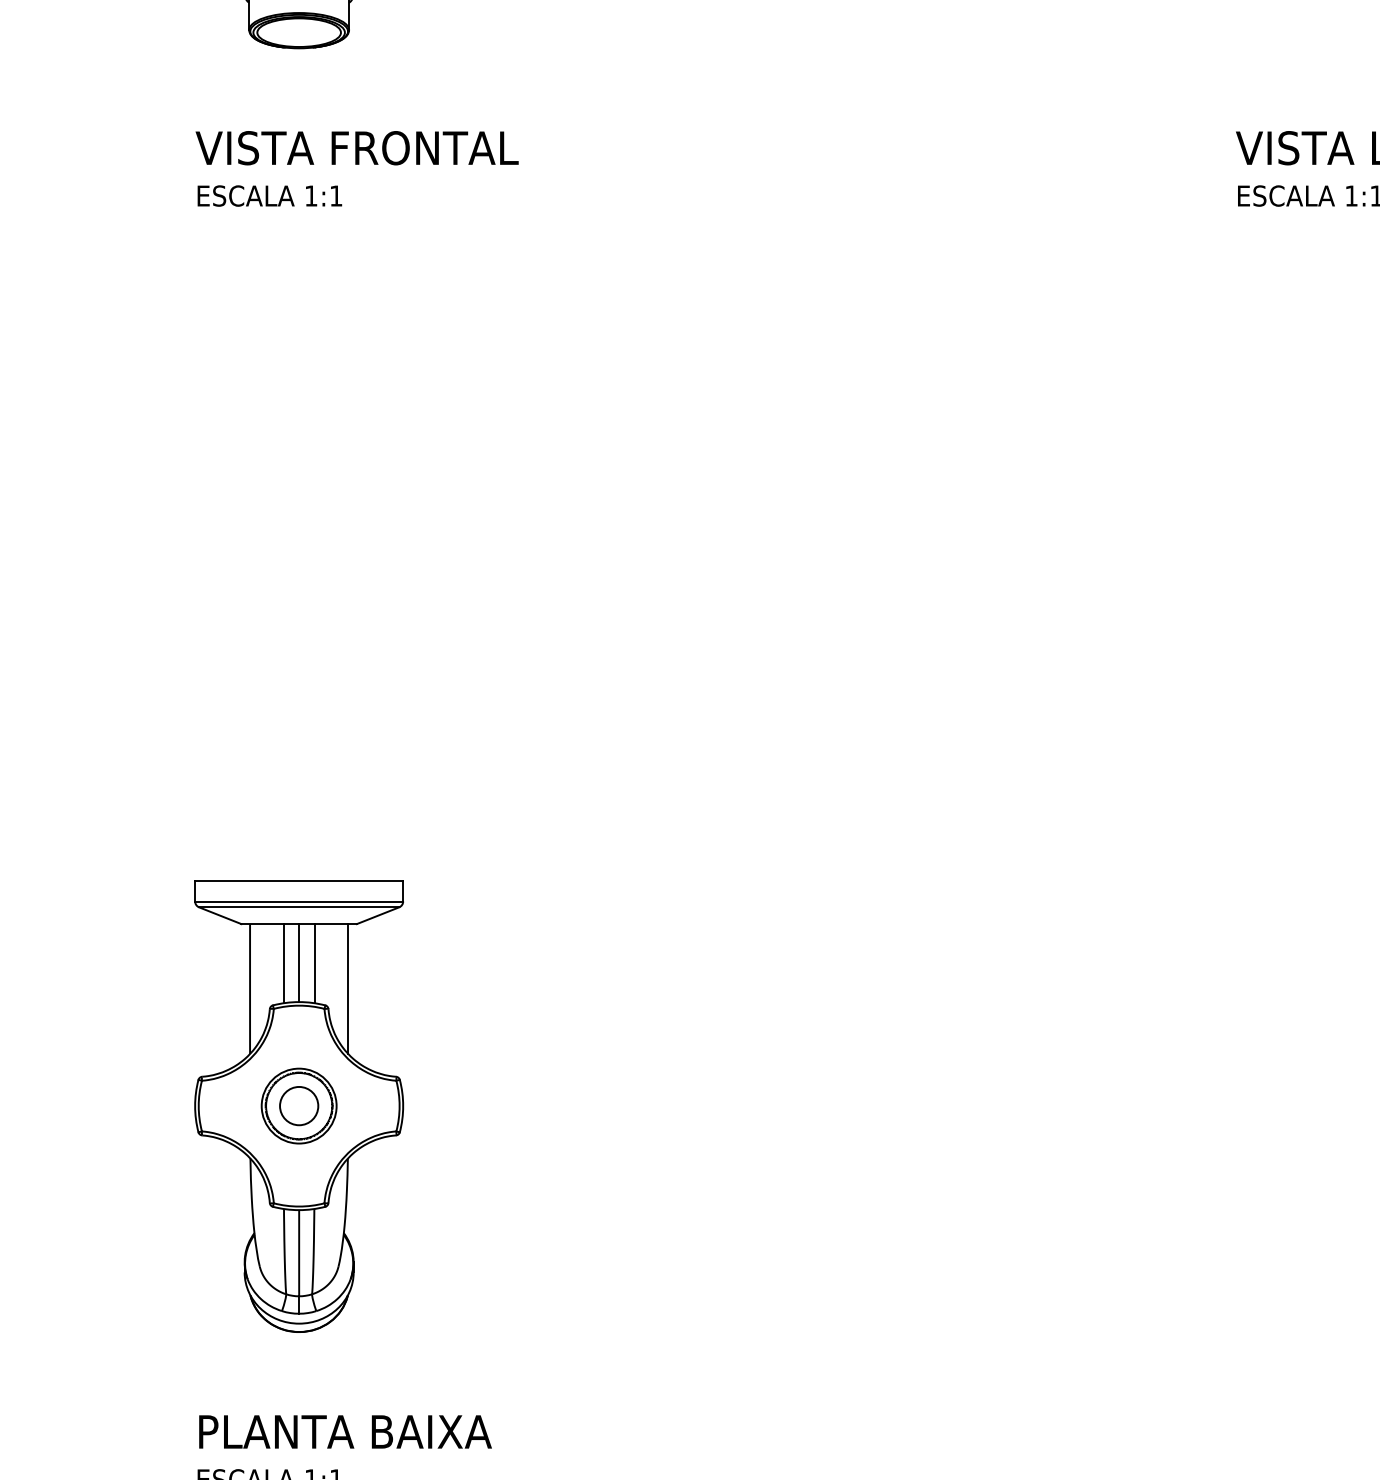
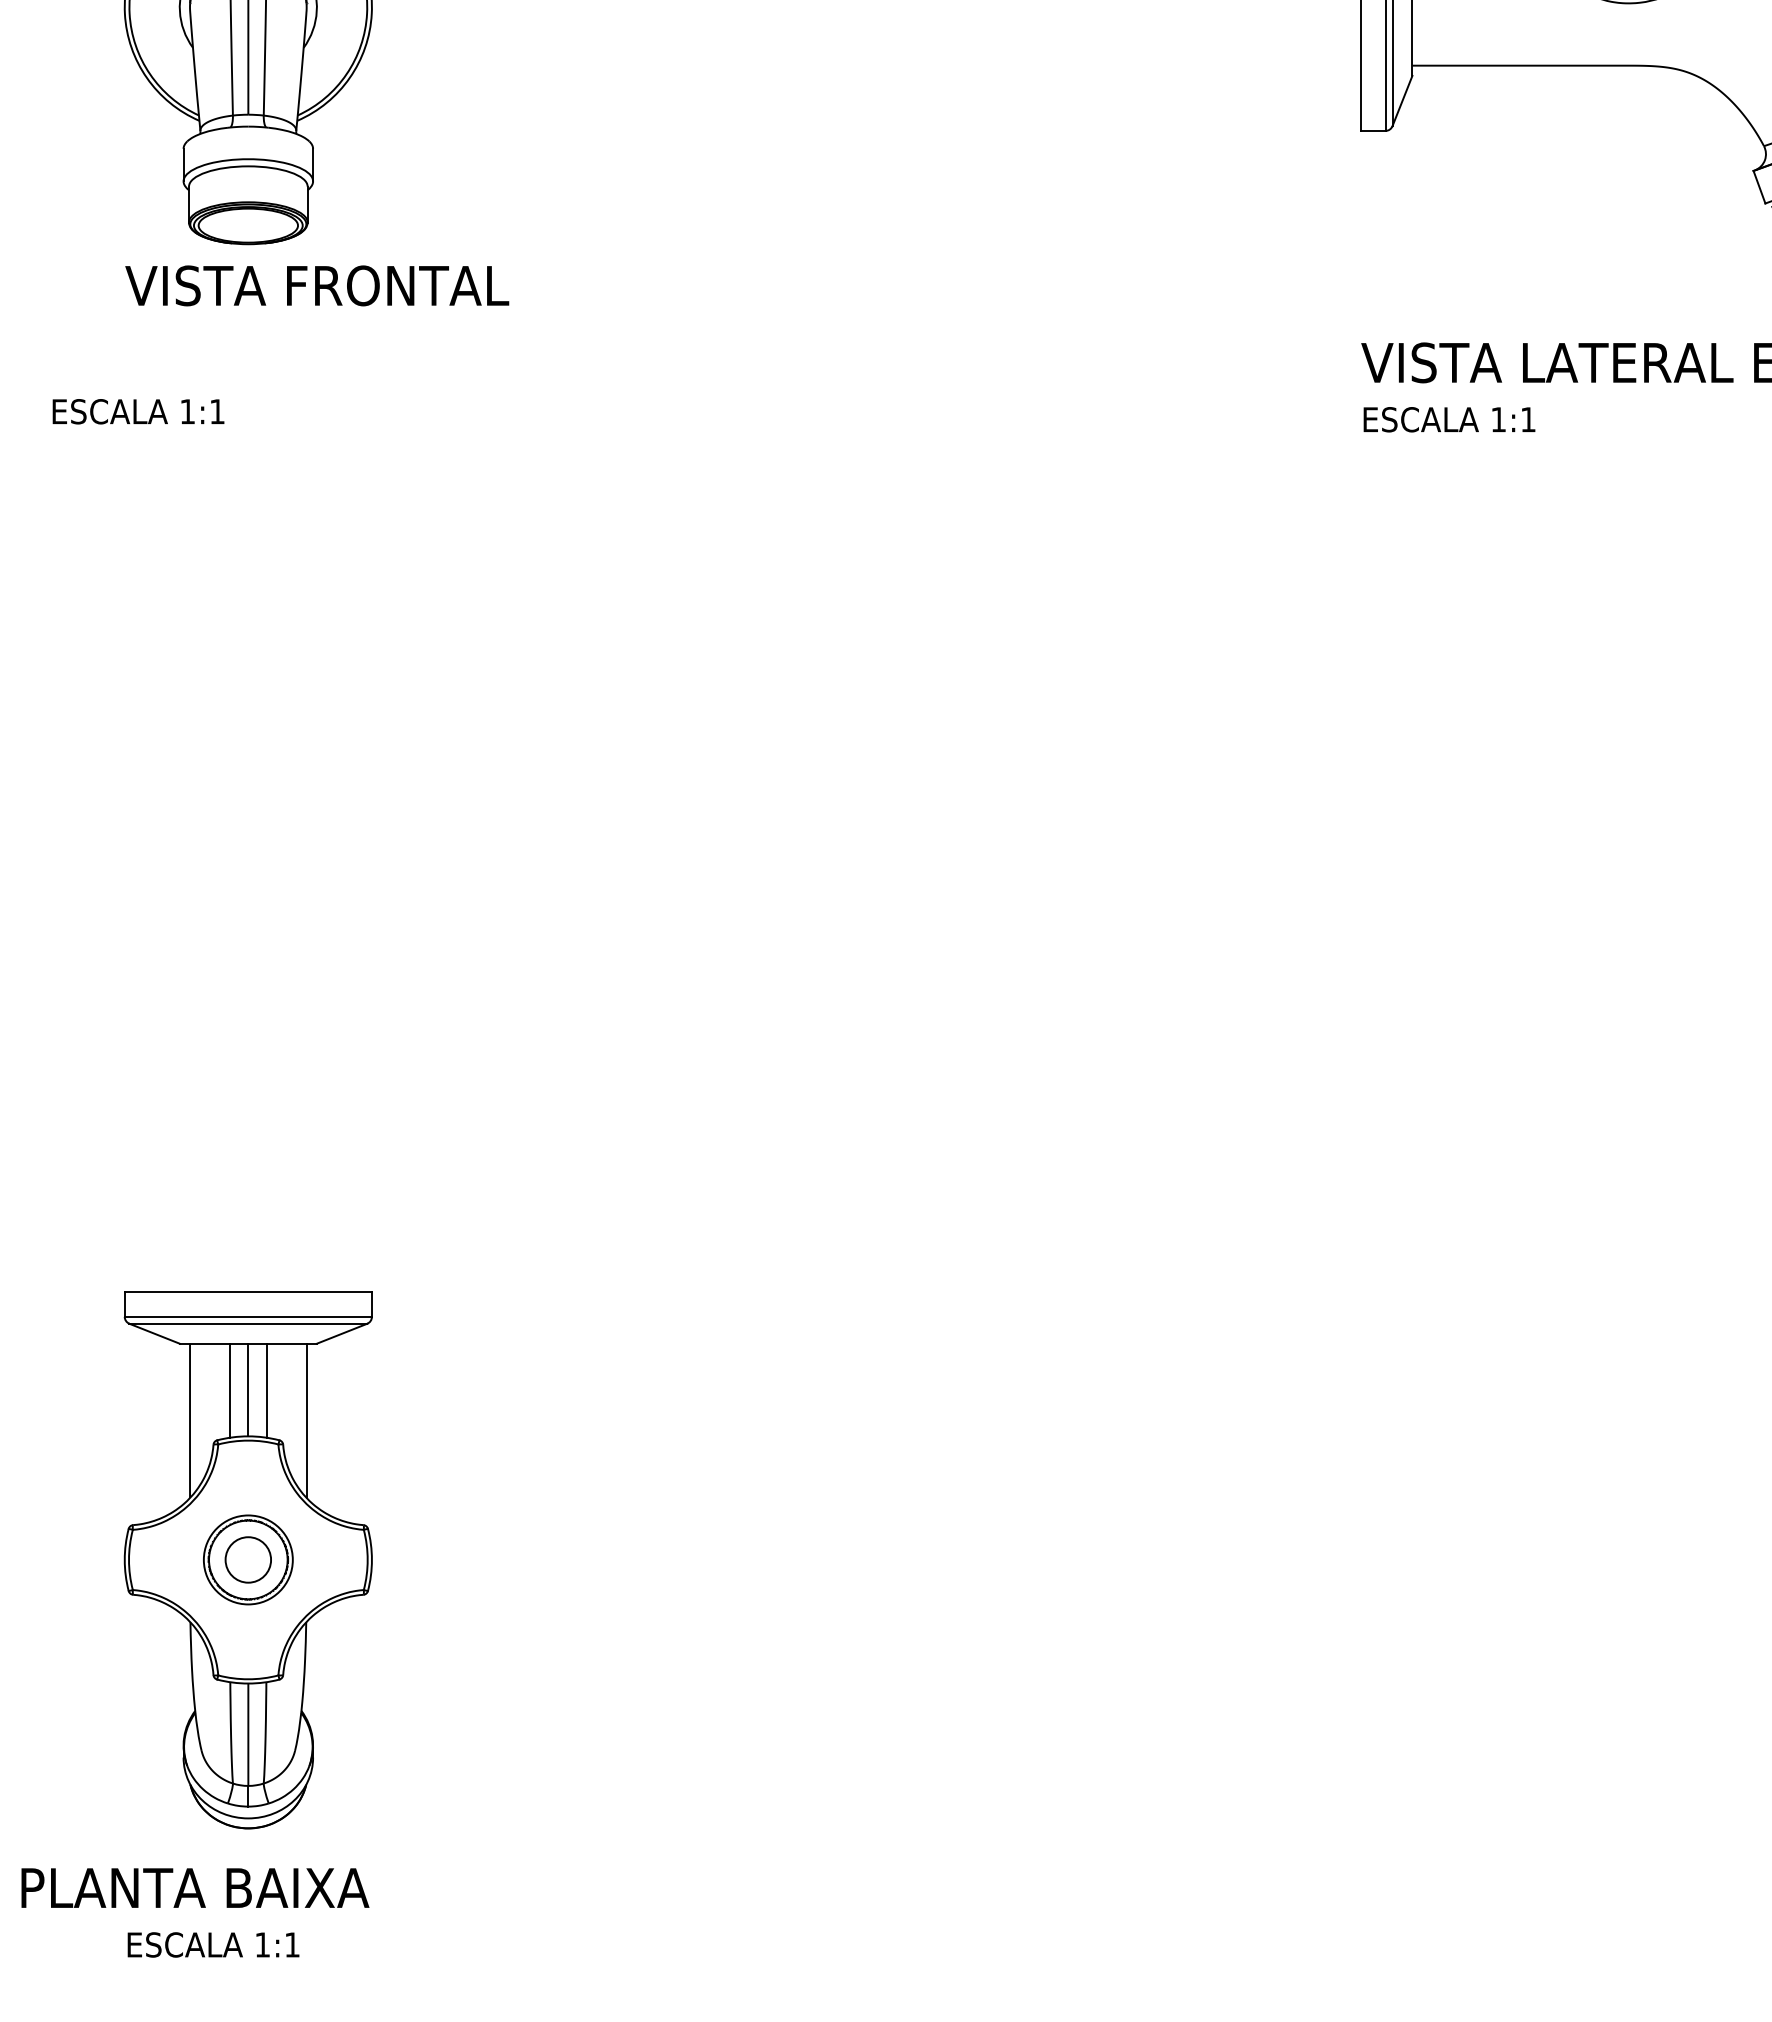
text: (357, 147) -> (317, 285), moved
text: (269, 195) -> (138, 411), moved
part: (298, 1106) -> (247, 1560), moved
text: (345, 1431) -> (195, 1887), moved

